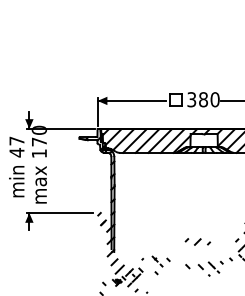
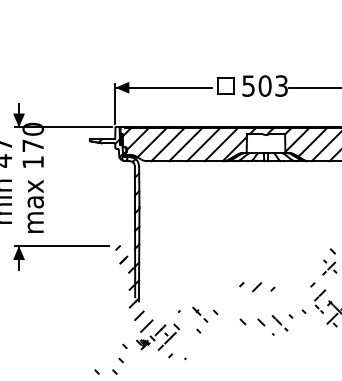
text: (203, 99) -> (265, 85), 380 -> 503

